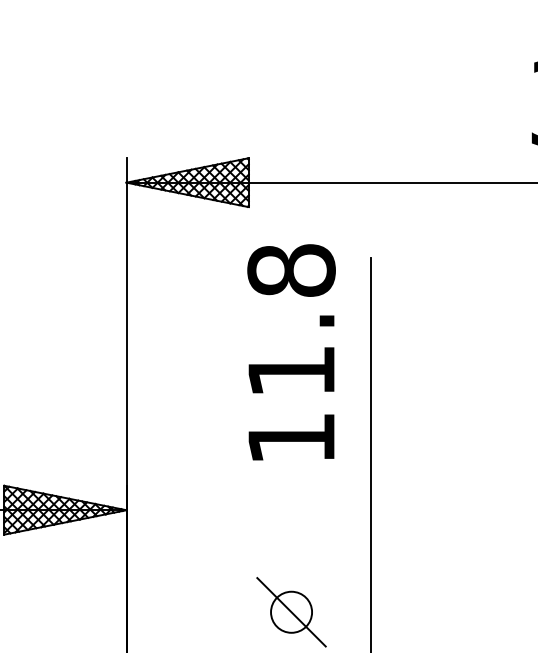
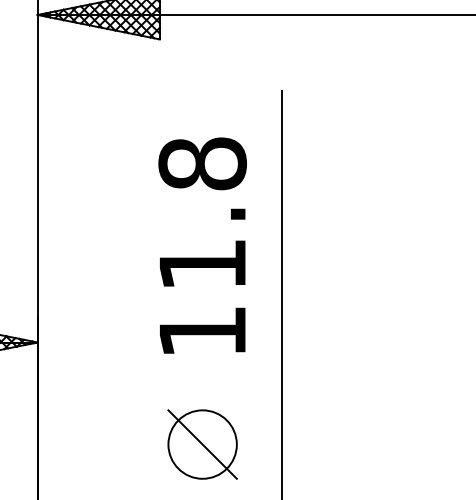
text: (291, 352) -> (202, 245), moved
circle: (291, 612) -> (202, 444), size x1.67

